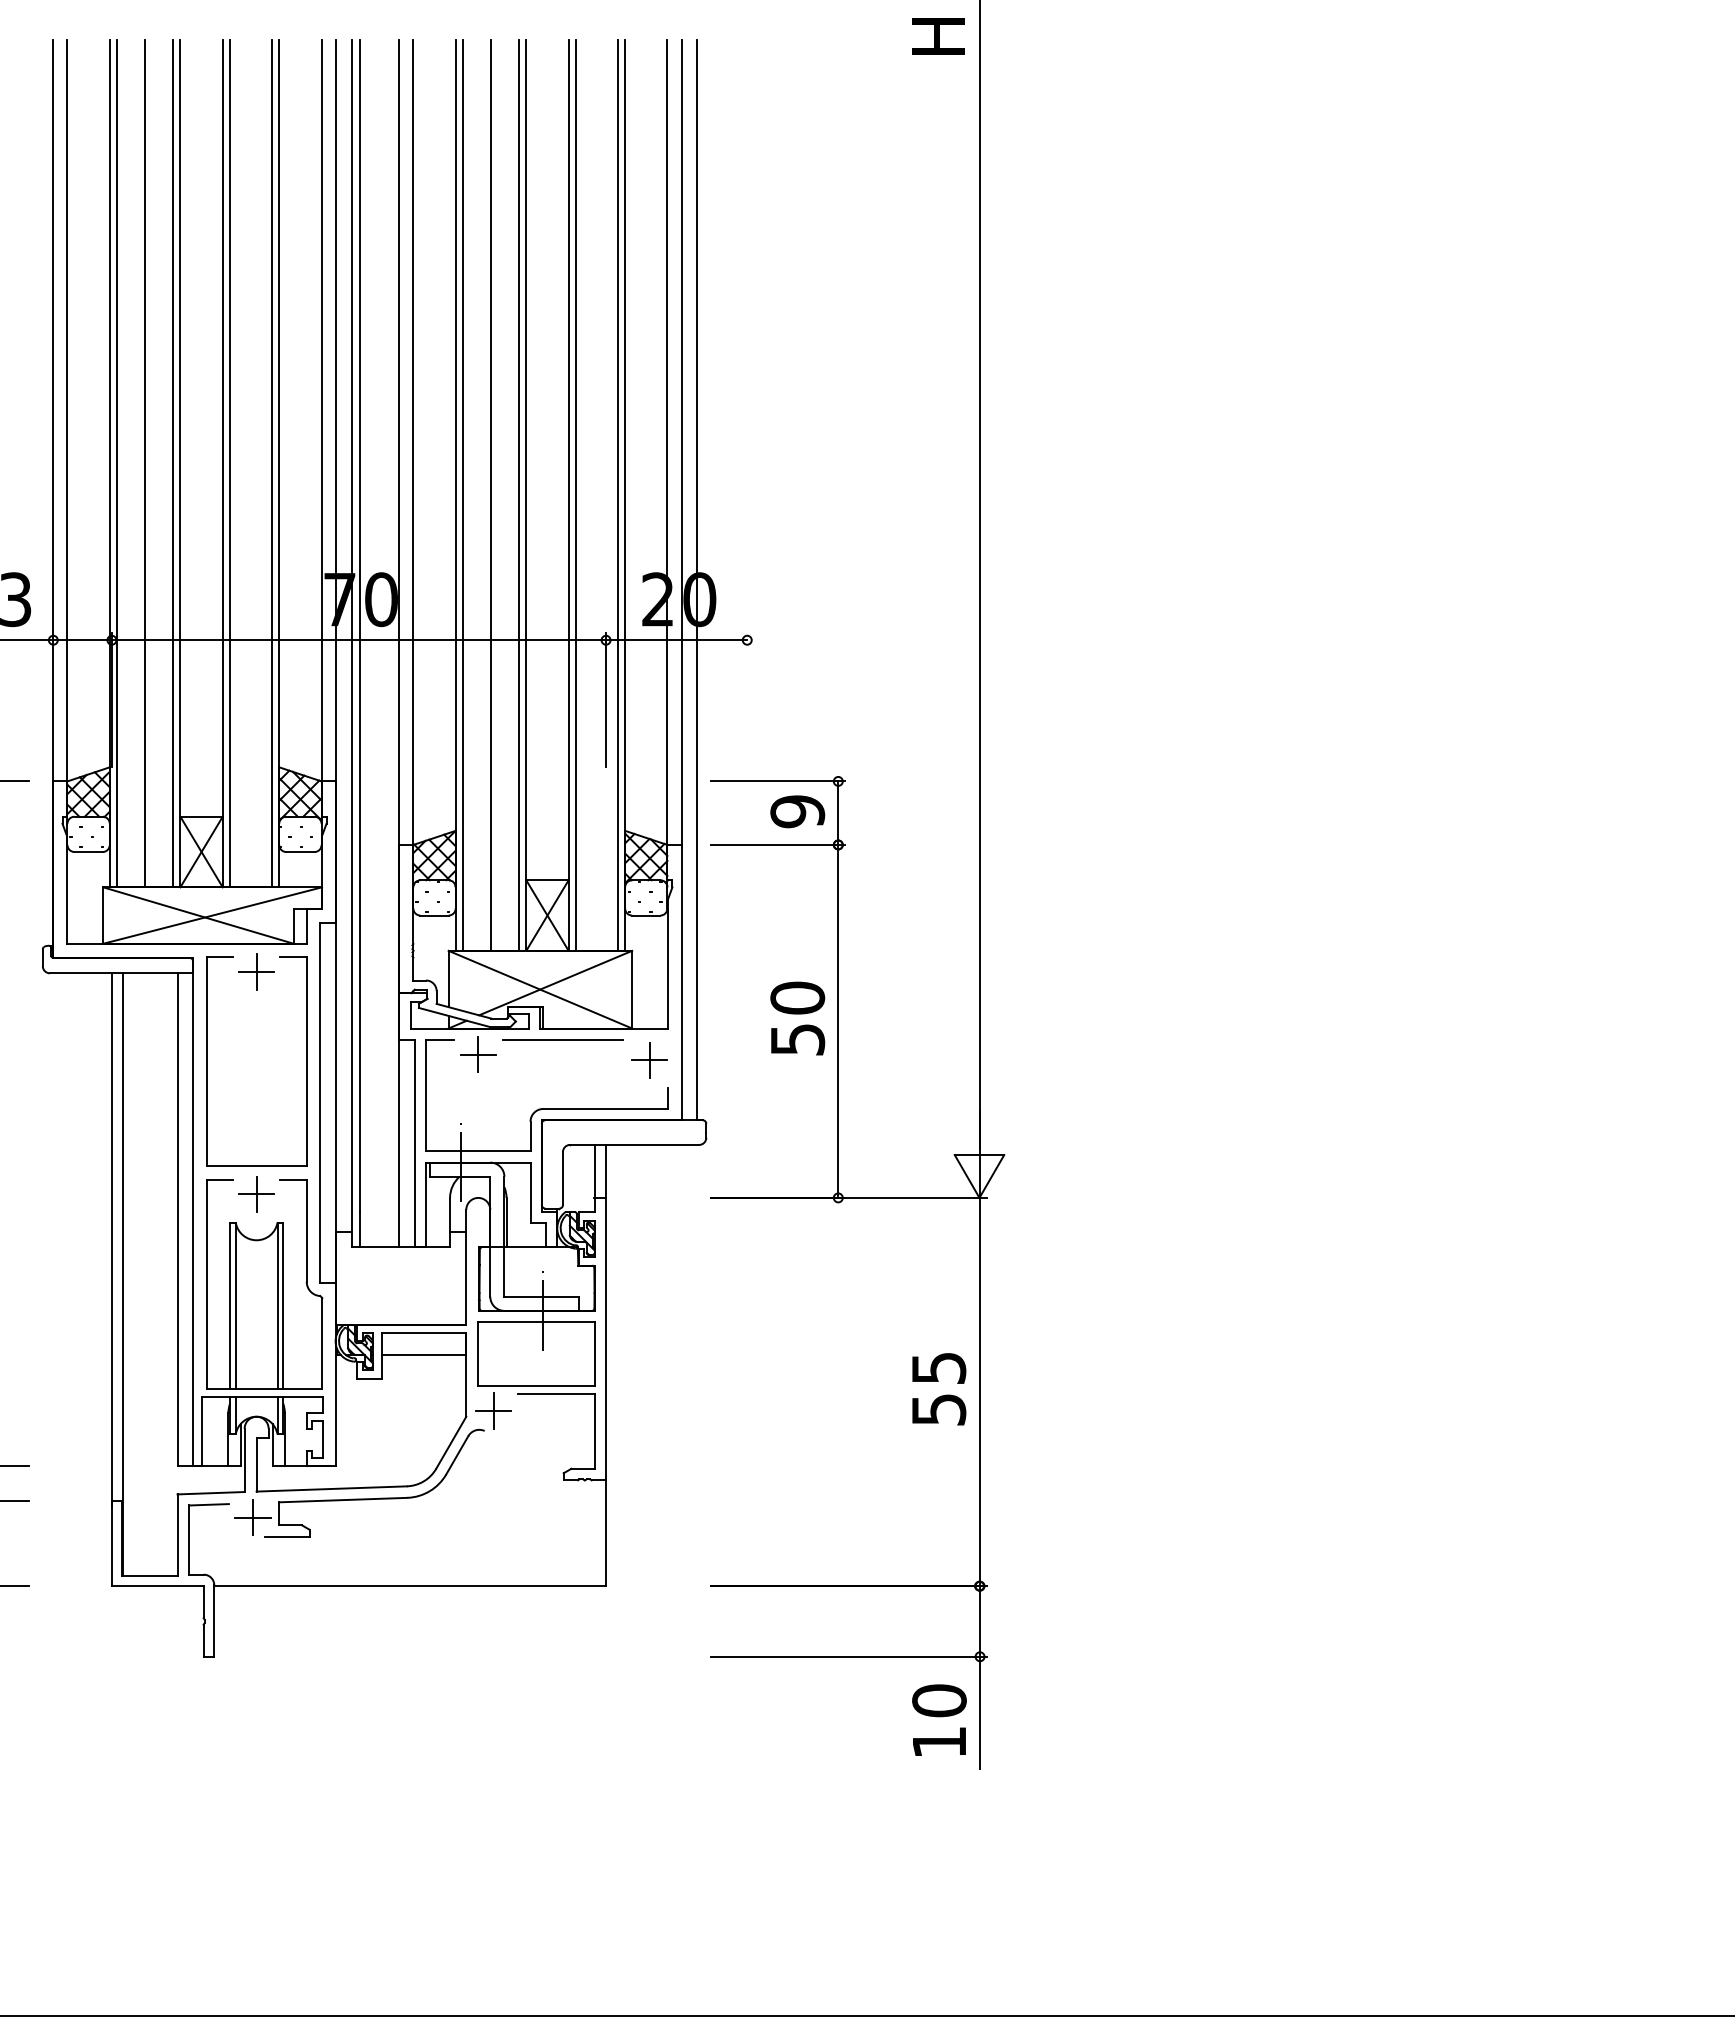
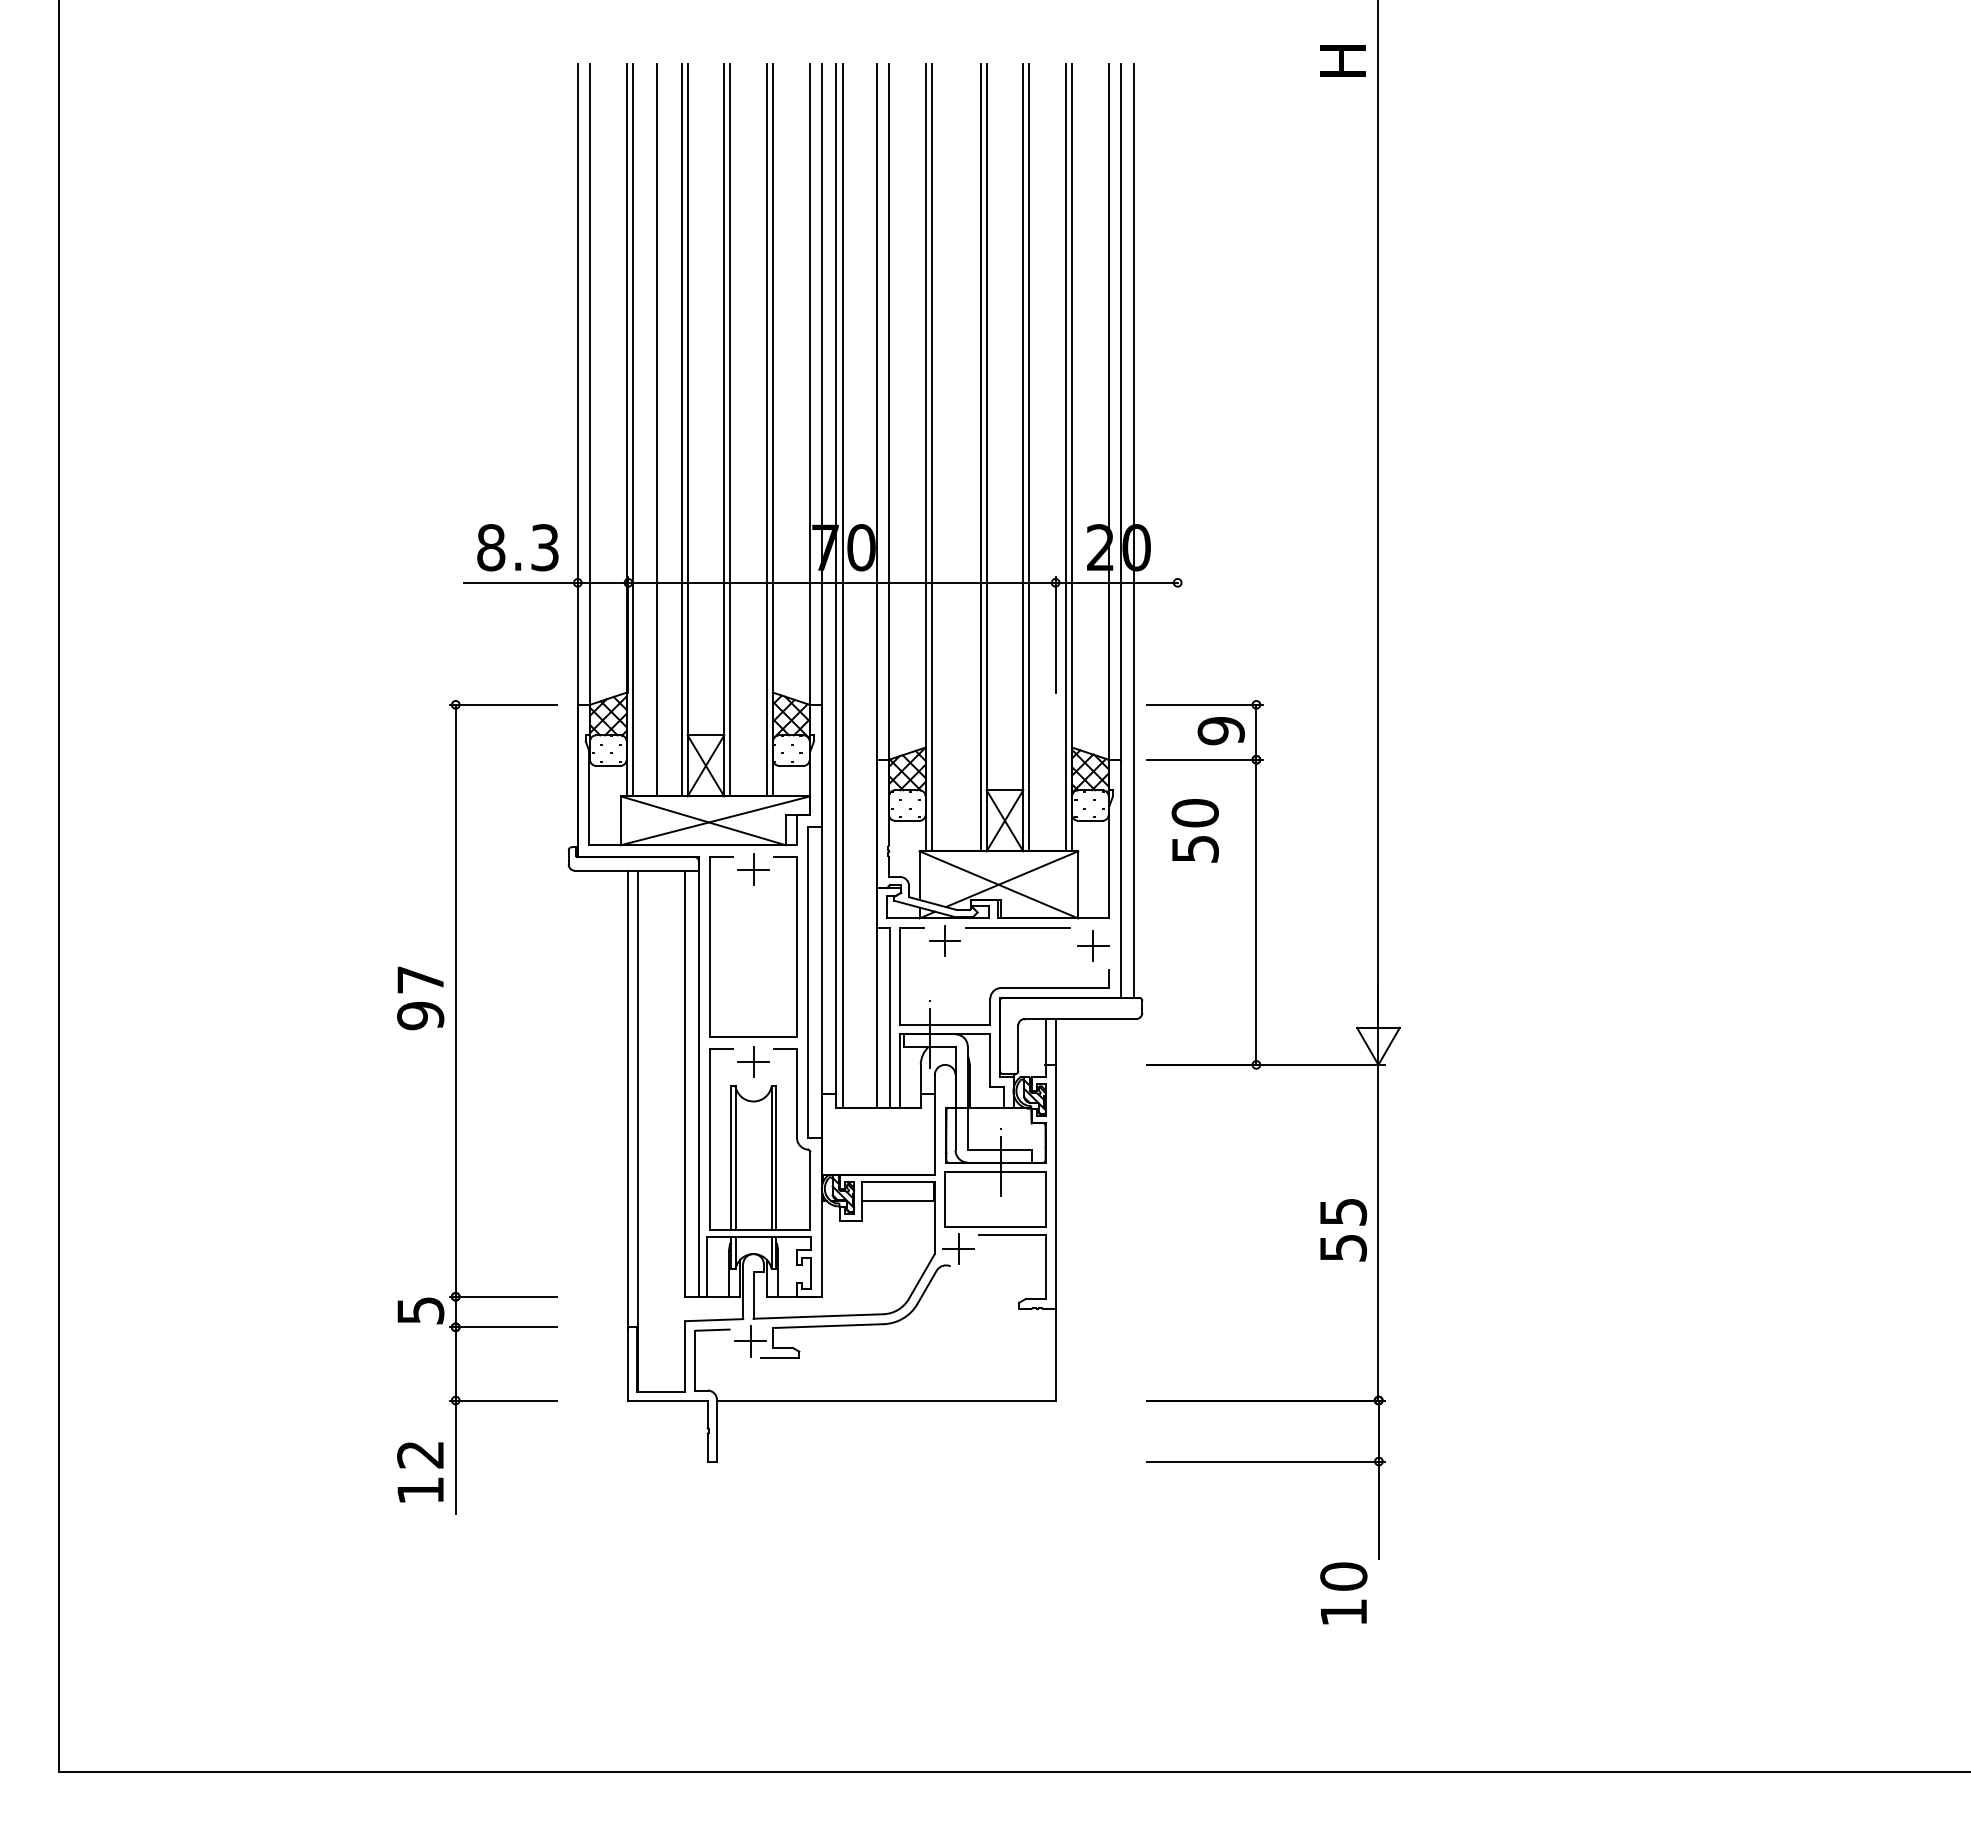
line: (491, 495) -> (956, 457), removed
text: (796, 1018) -> (1194, 830), moved
text: (939, 1720) -> (1343, 1593), moved

